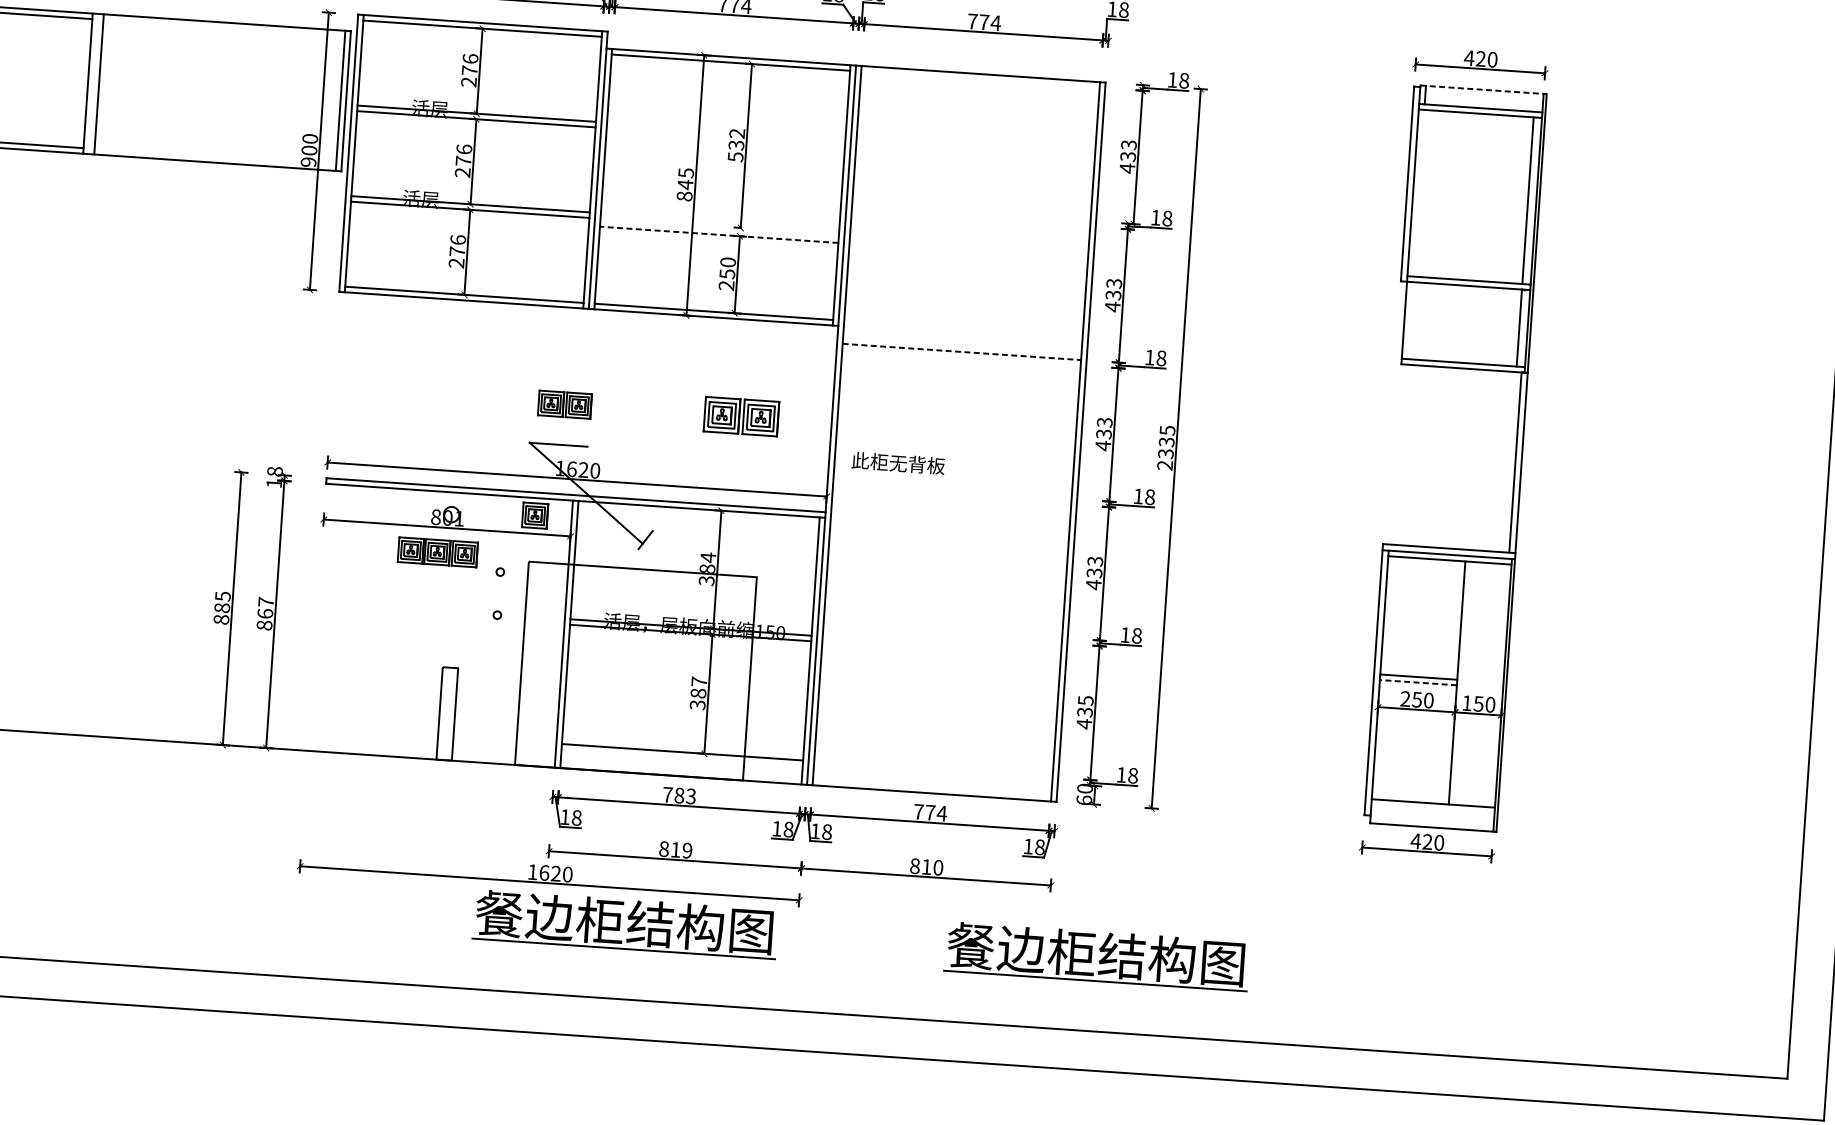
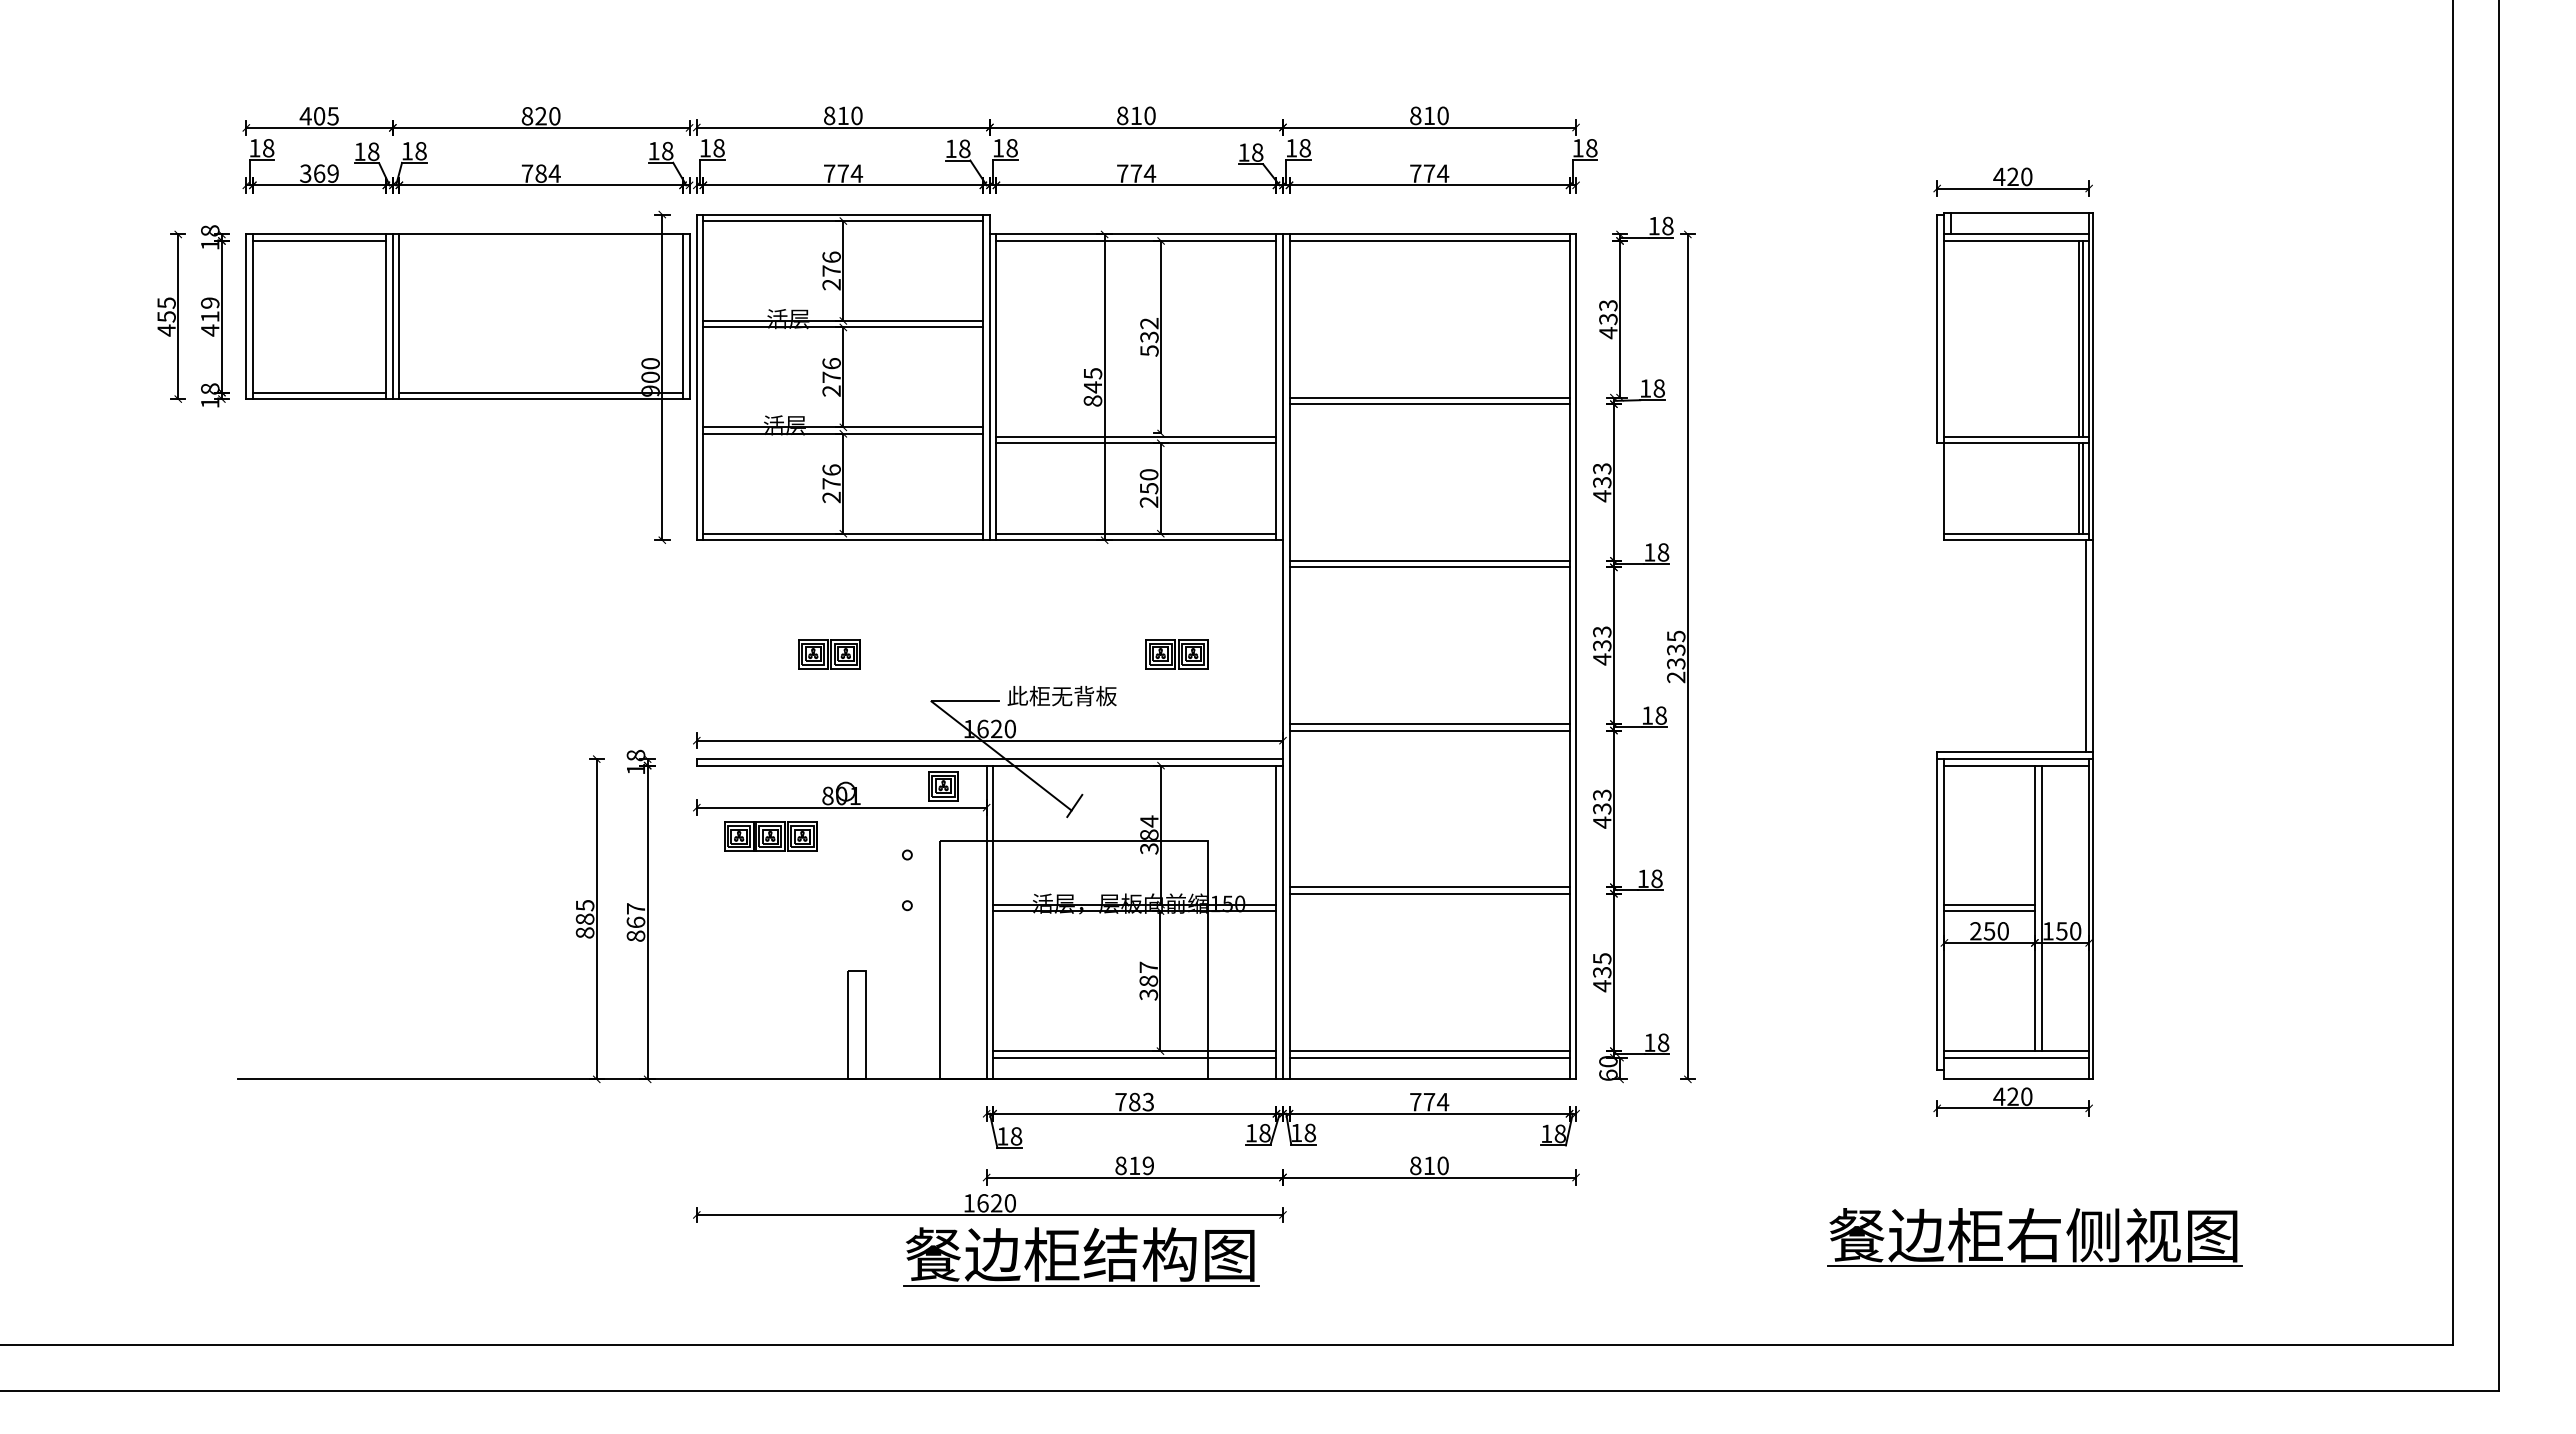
line: (980, 79) -> (1429, 240), added
line: (93, 83) -> (392, 316), added
line: (1484, 89) -> (2019, 212), dashed -> solid
line: (215, 157) -> (541, 392), added
line: (1530, 200) -> (2082, 338), added
line: (971, 212) -> (1429, 397), added
line: (970, 218) -> (1429, 404), added
line: (719, 229) -> (1136, 436), added
line: (718, 235) -> (1135, 443), dashed -> solid
line: (1521, 328) -> (2082, 488), added
line: (962, 351) -> (1430, 560), dashed -> solid
line: (961, 357) -> (1429, 567), added
part: (564, 404) -> (829, 654), moved
part: (741, 417) -> (1176, 654), size x0.71
text: (897, 463) -> (1061, 696), moved
line: (952, 491) -> (1429, 724), added
line: (952, 496) -> (1429, 730), added
part: (437, 551) -> (770, 836), moved
line: (942, 630) -> (1429, 887), added
line: (942, 635) -> (1429, 893), added
line: (1418, 682) -> (1989, 911), dashed -> solid
line: (1463, 683) -> (2042, 908), added
line: (681, 757) -> (1134, 1057), added
line: (933, 769) -> (1429, 1051), added
line: (933, 774) -> (1429, 1057), added
line: (1432, 808) -> (2016, 1057), added
part: (1096, 956) -> (1635, 1256), removed
part: (1437, 963) -> (2034, 1237), added

